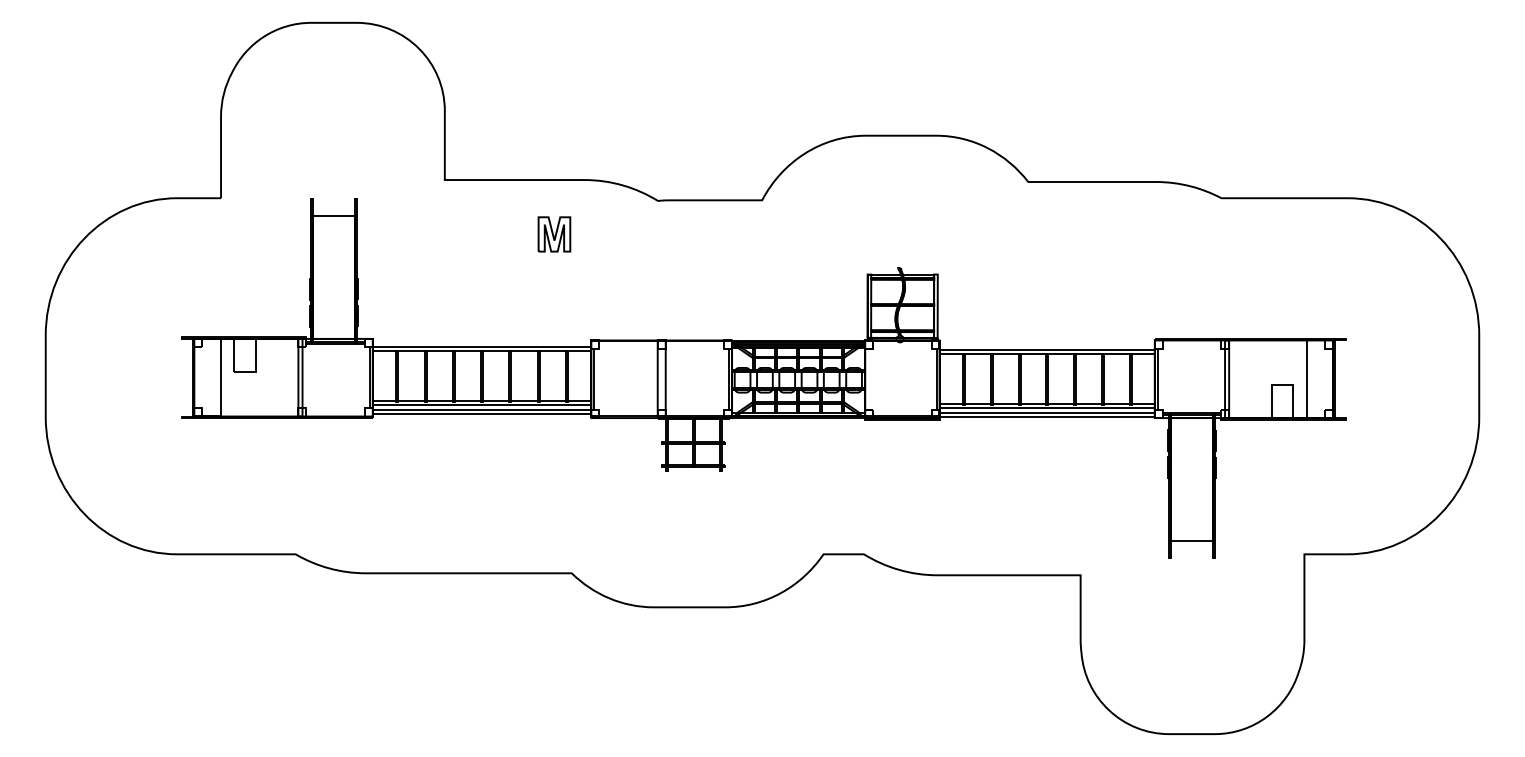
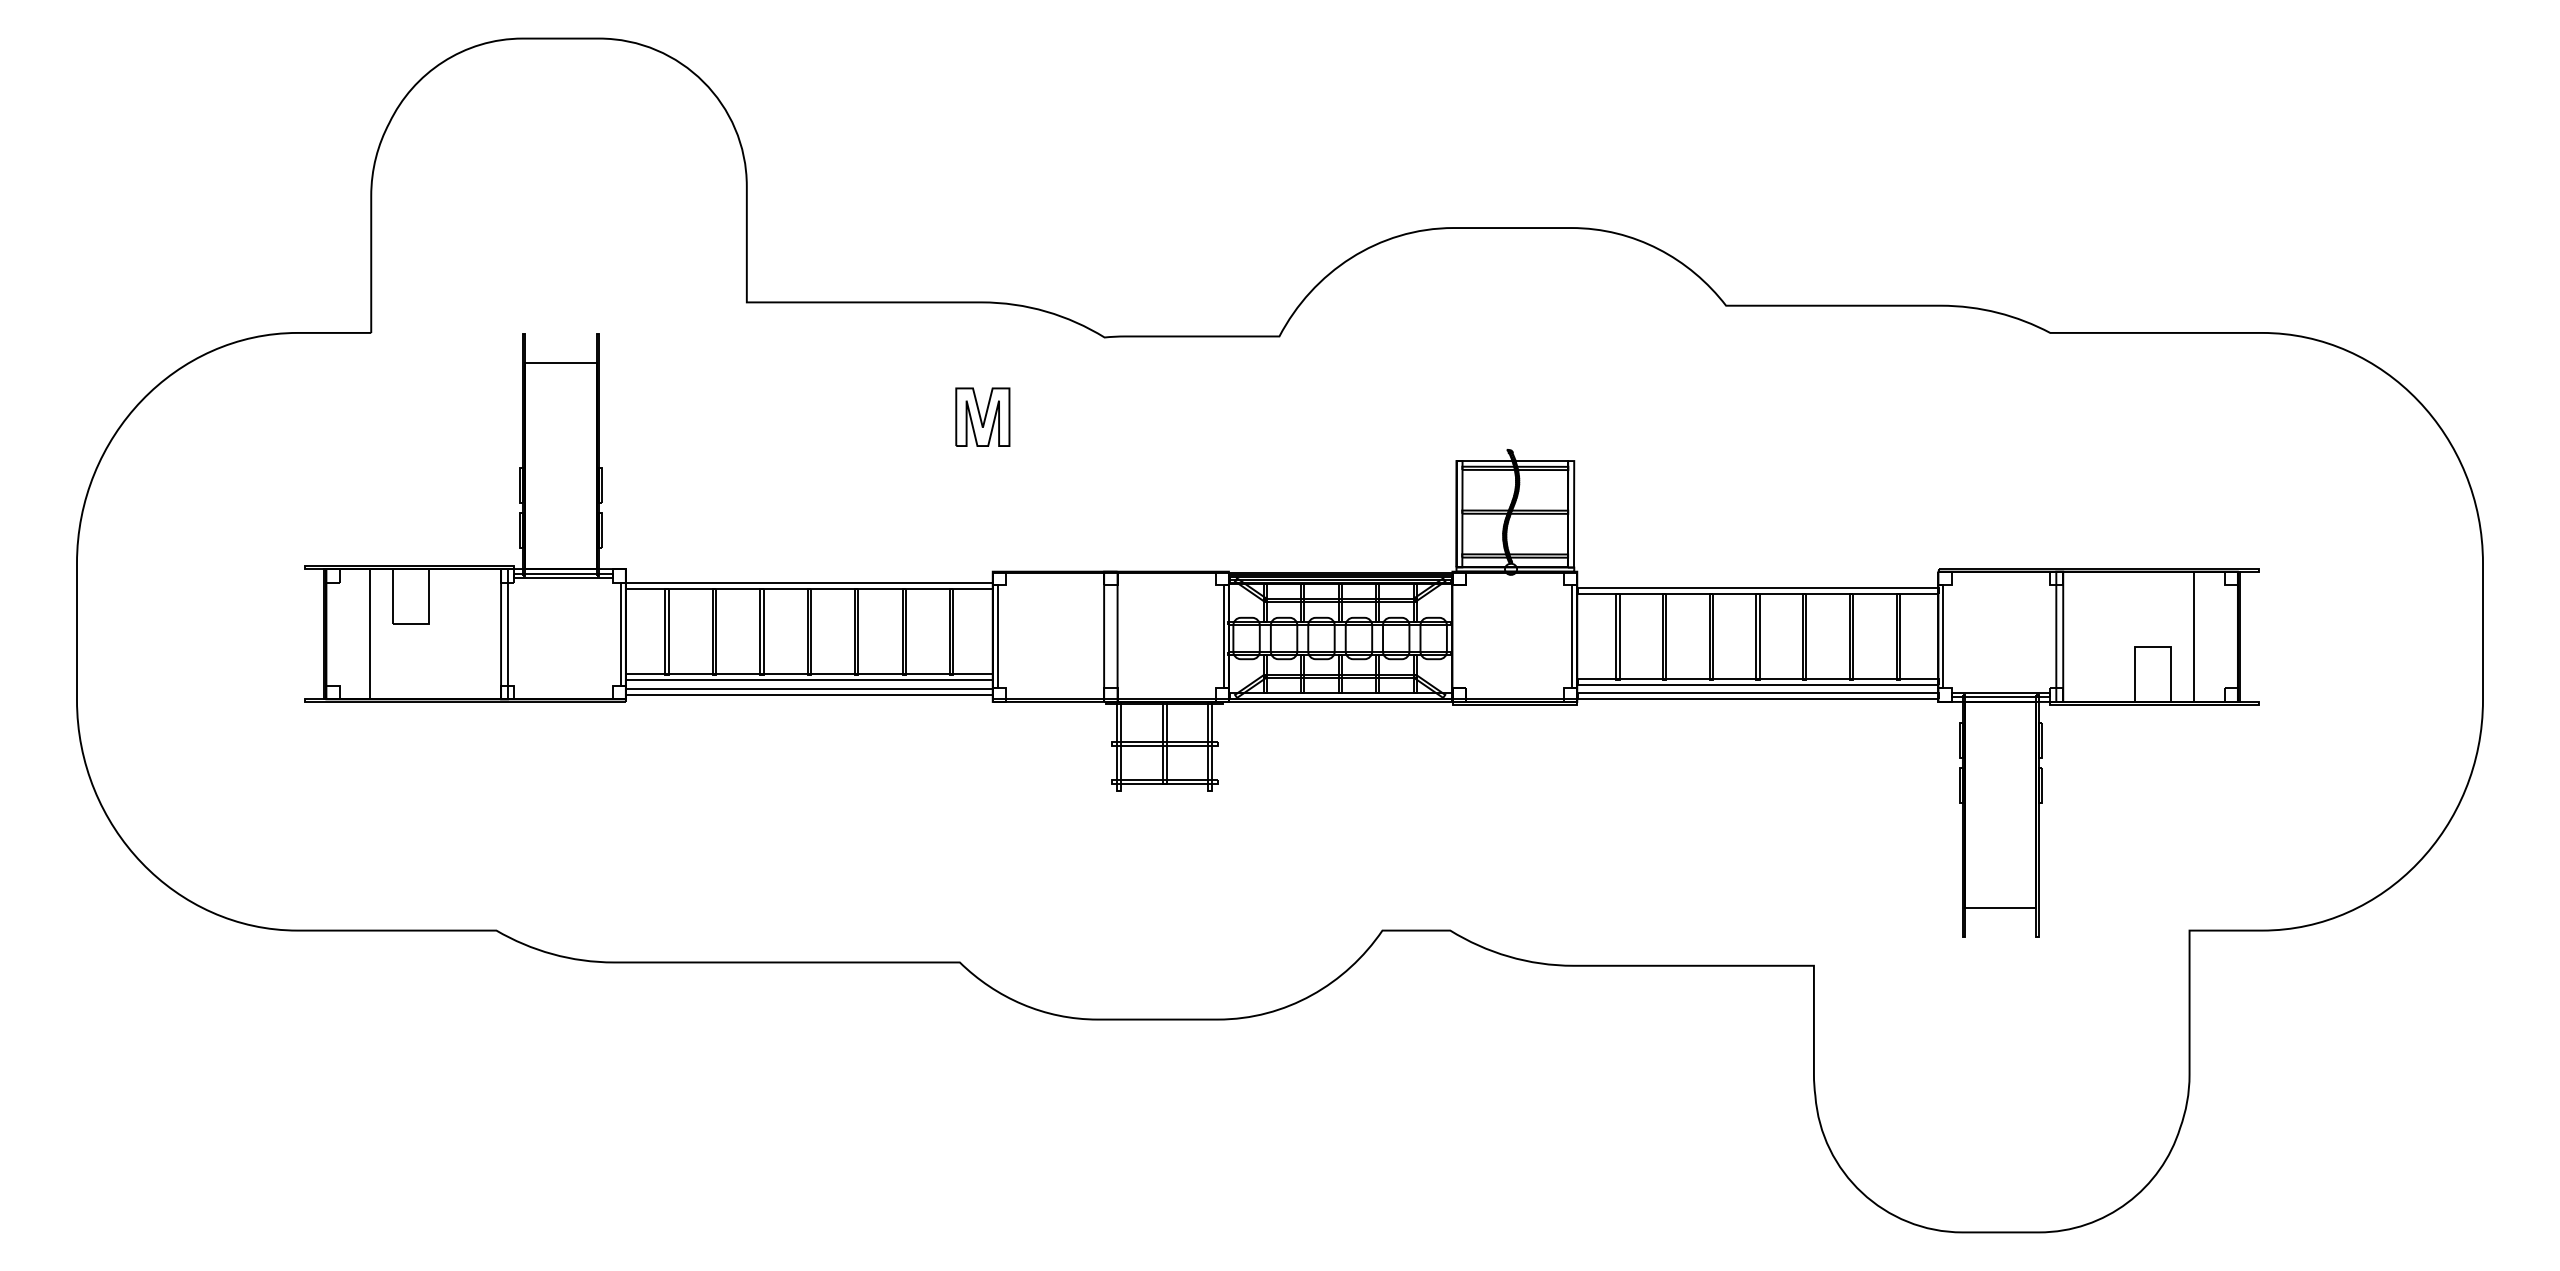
part: (554, 234) -> (982, 417), moved

